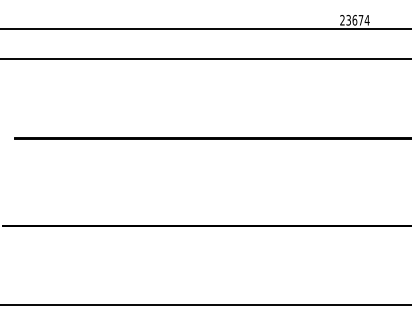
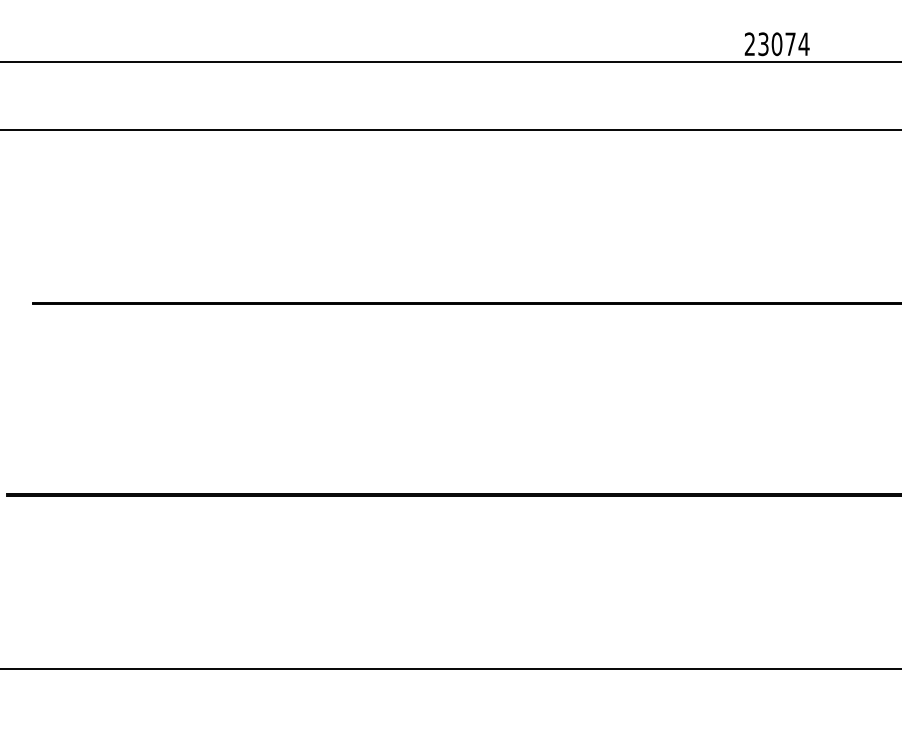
text: (354, 20) -> (776, 44), 23674 -> 23074

